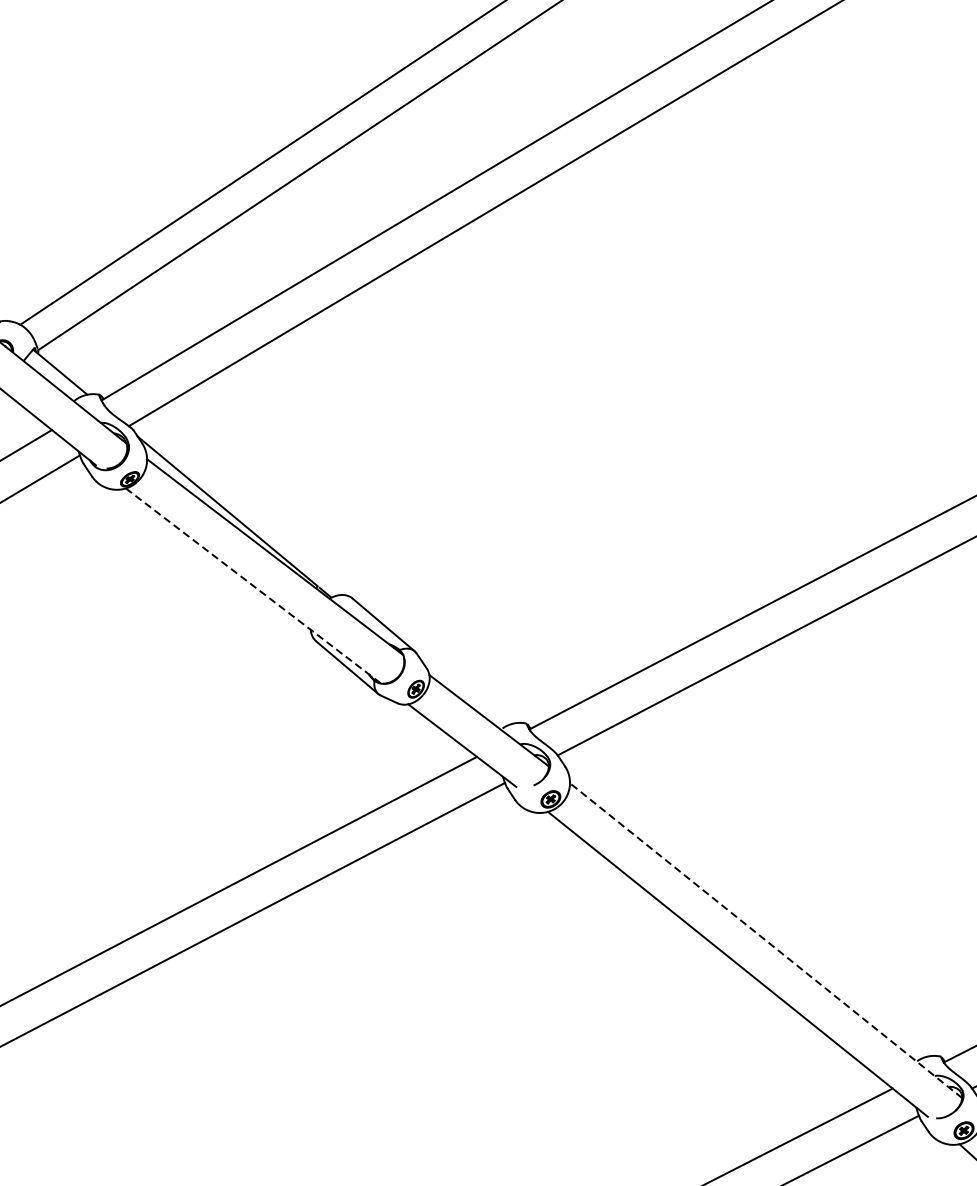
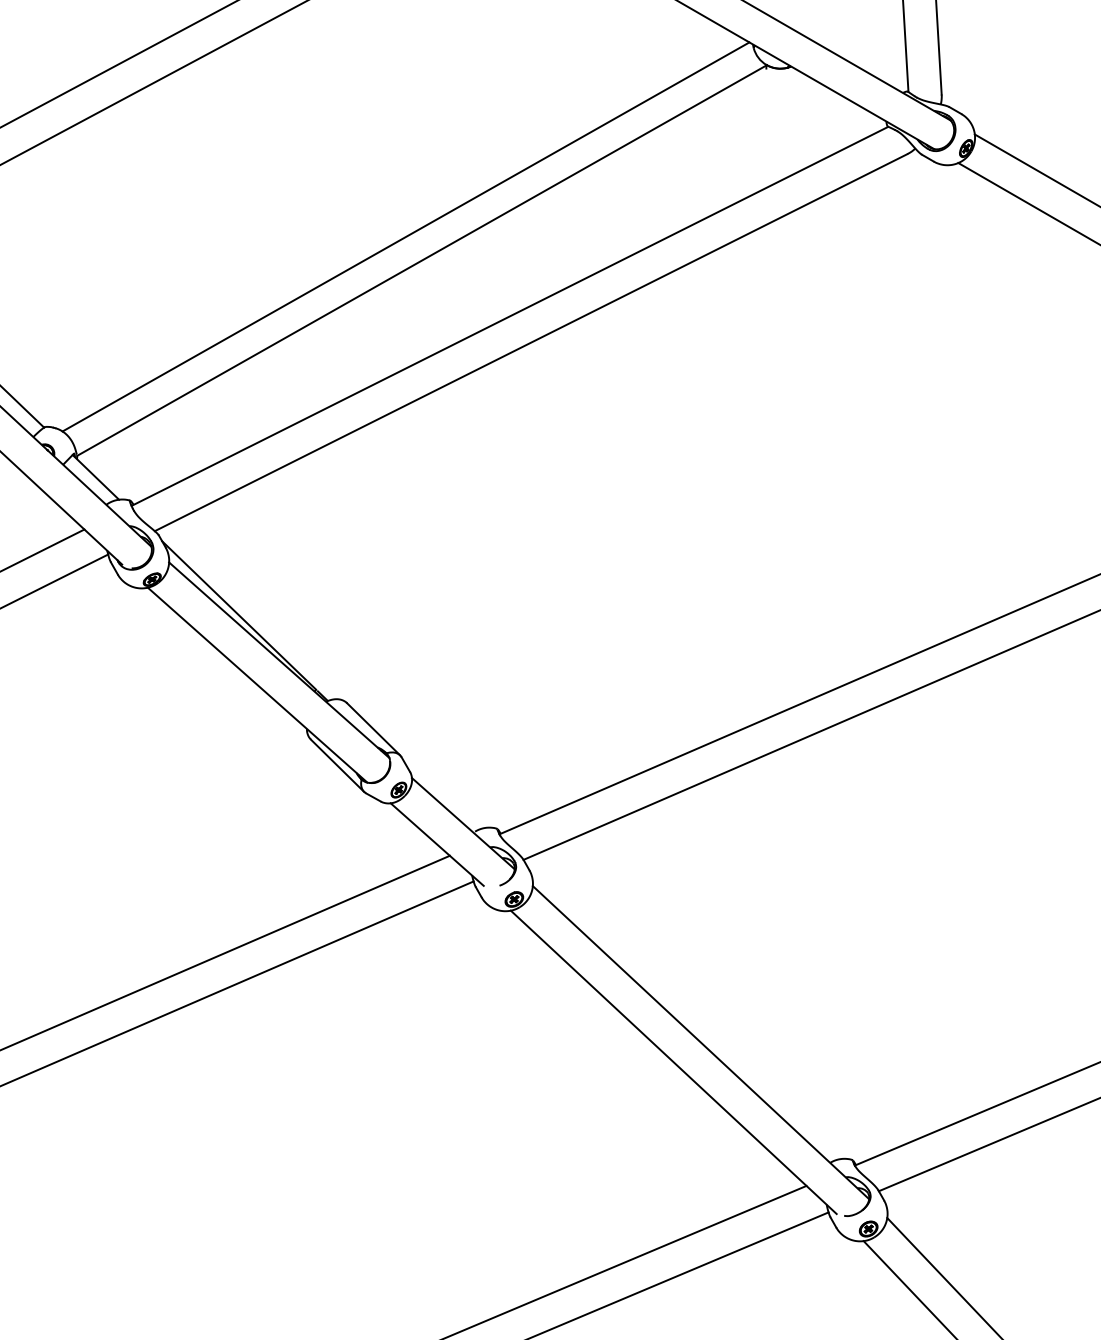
line: (253, 586) -> (257, 685), dashed -> solid
line: (766, 940) -> (701, 1042), dashed -> solid

